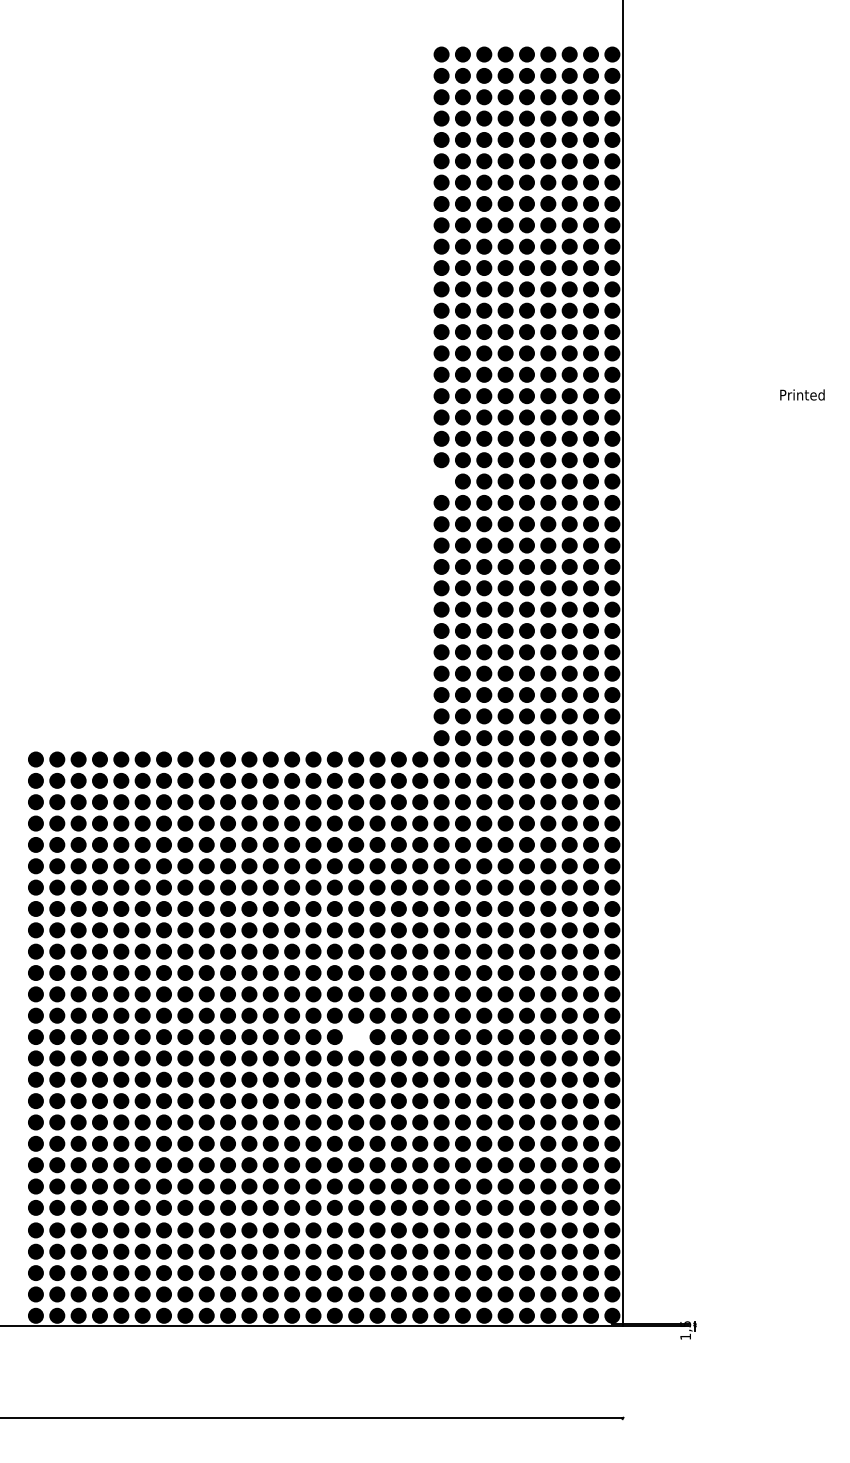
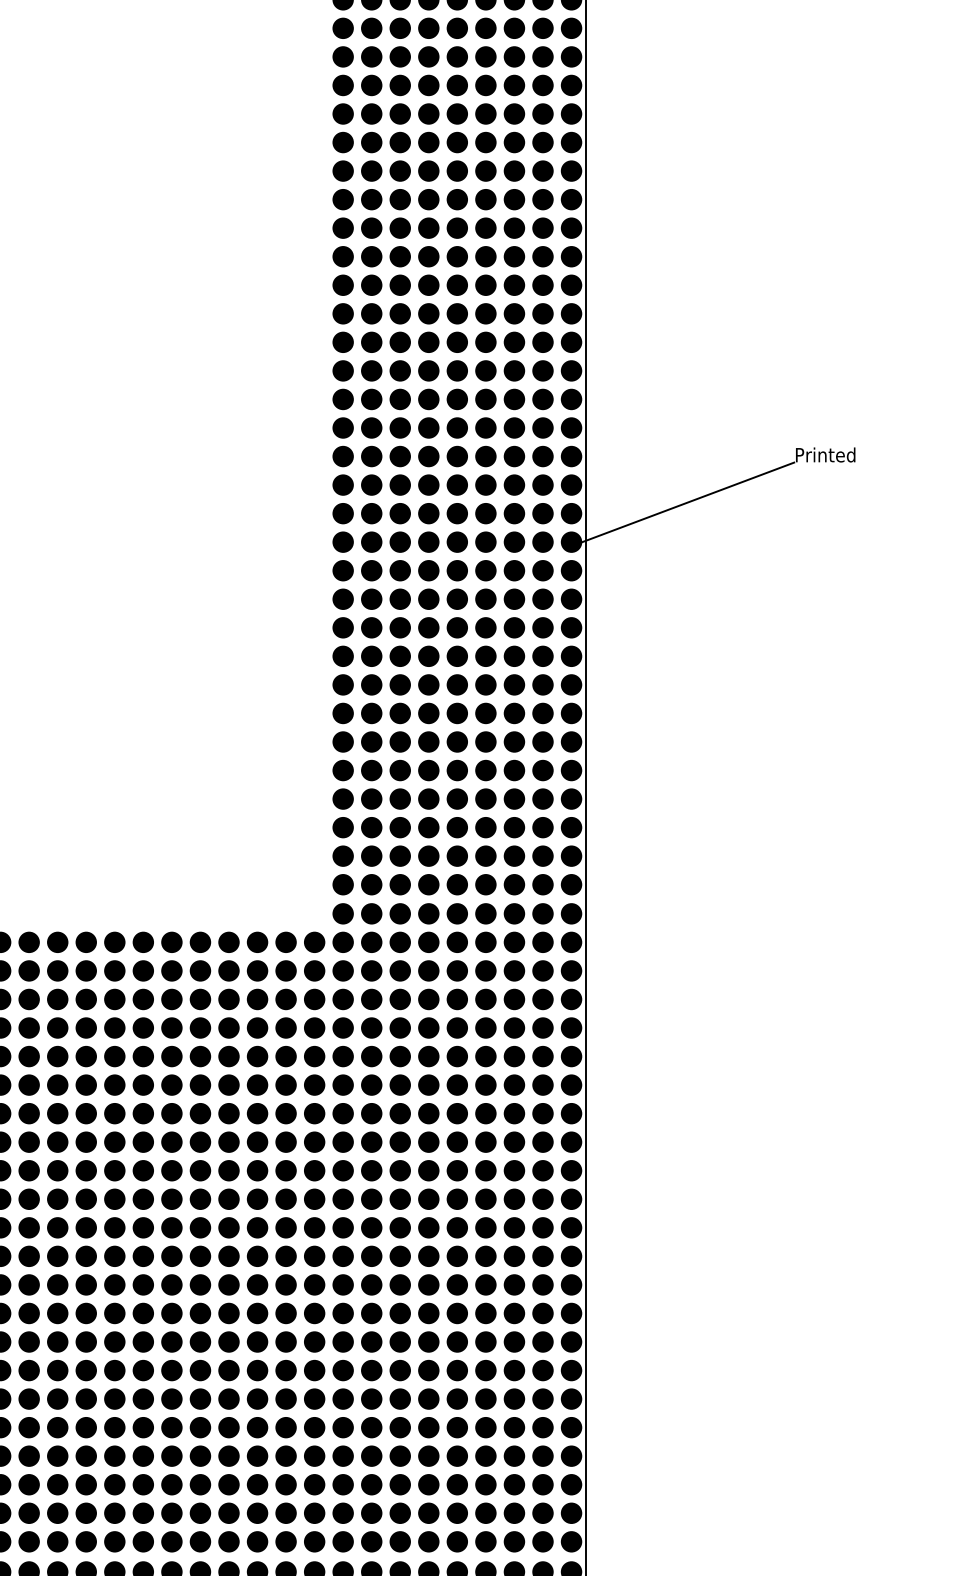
line: (699, 430) -> (688, 502), added
fill: (441, 481) -> (343, 570), added
fill: (356, 1037) -> (229, 1314), added

